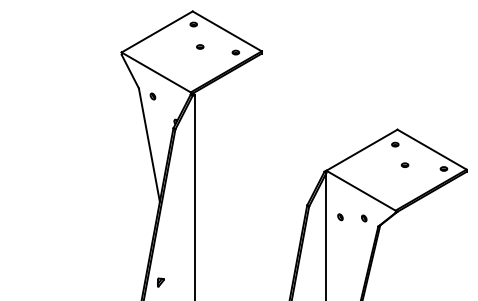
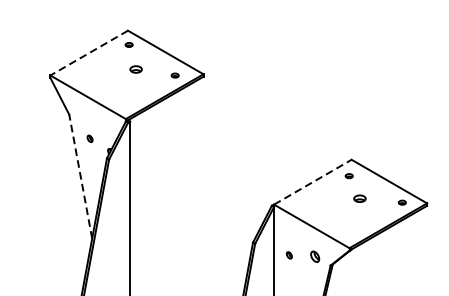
line: (156, 32) -> (88, 53), solid -> dashed
part: (200, 46) -> (136, 68), size x1.6
part: (152, 96) -> (89, 138), moved
line: (149, 145) -> (80, 177), solid -> dashed
line: (362, 149) -> (313, 181), solid -> dashed
part: (404, 164) -> (359, 197), size x1.6
part: (364, 218) -> (315, 256), size x1.6

